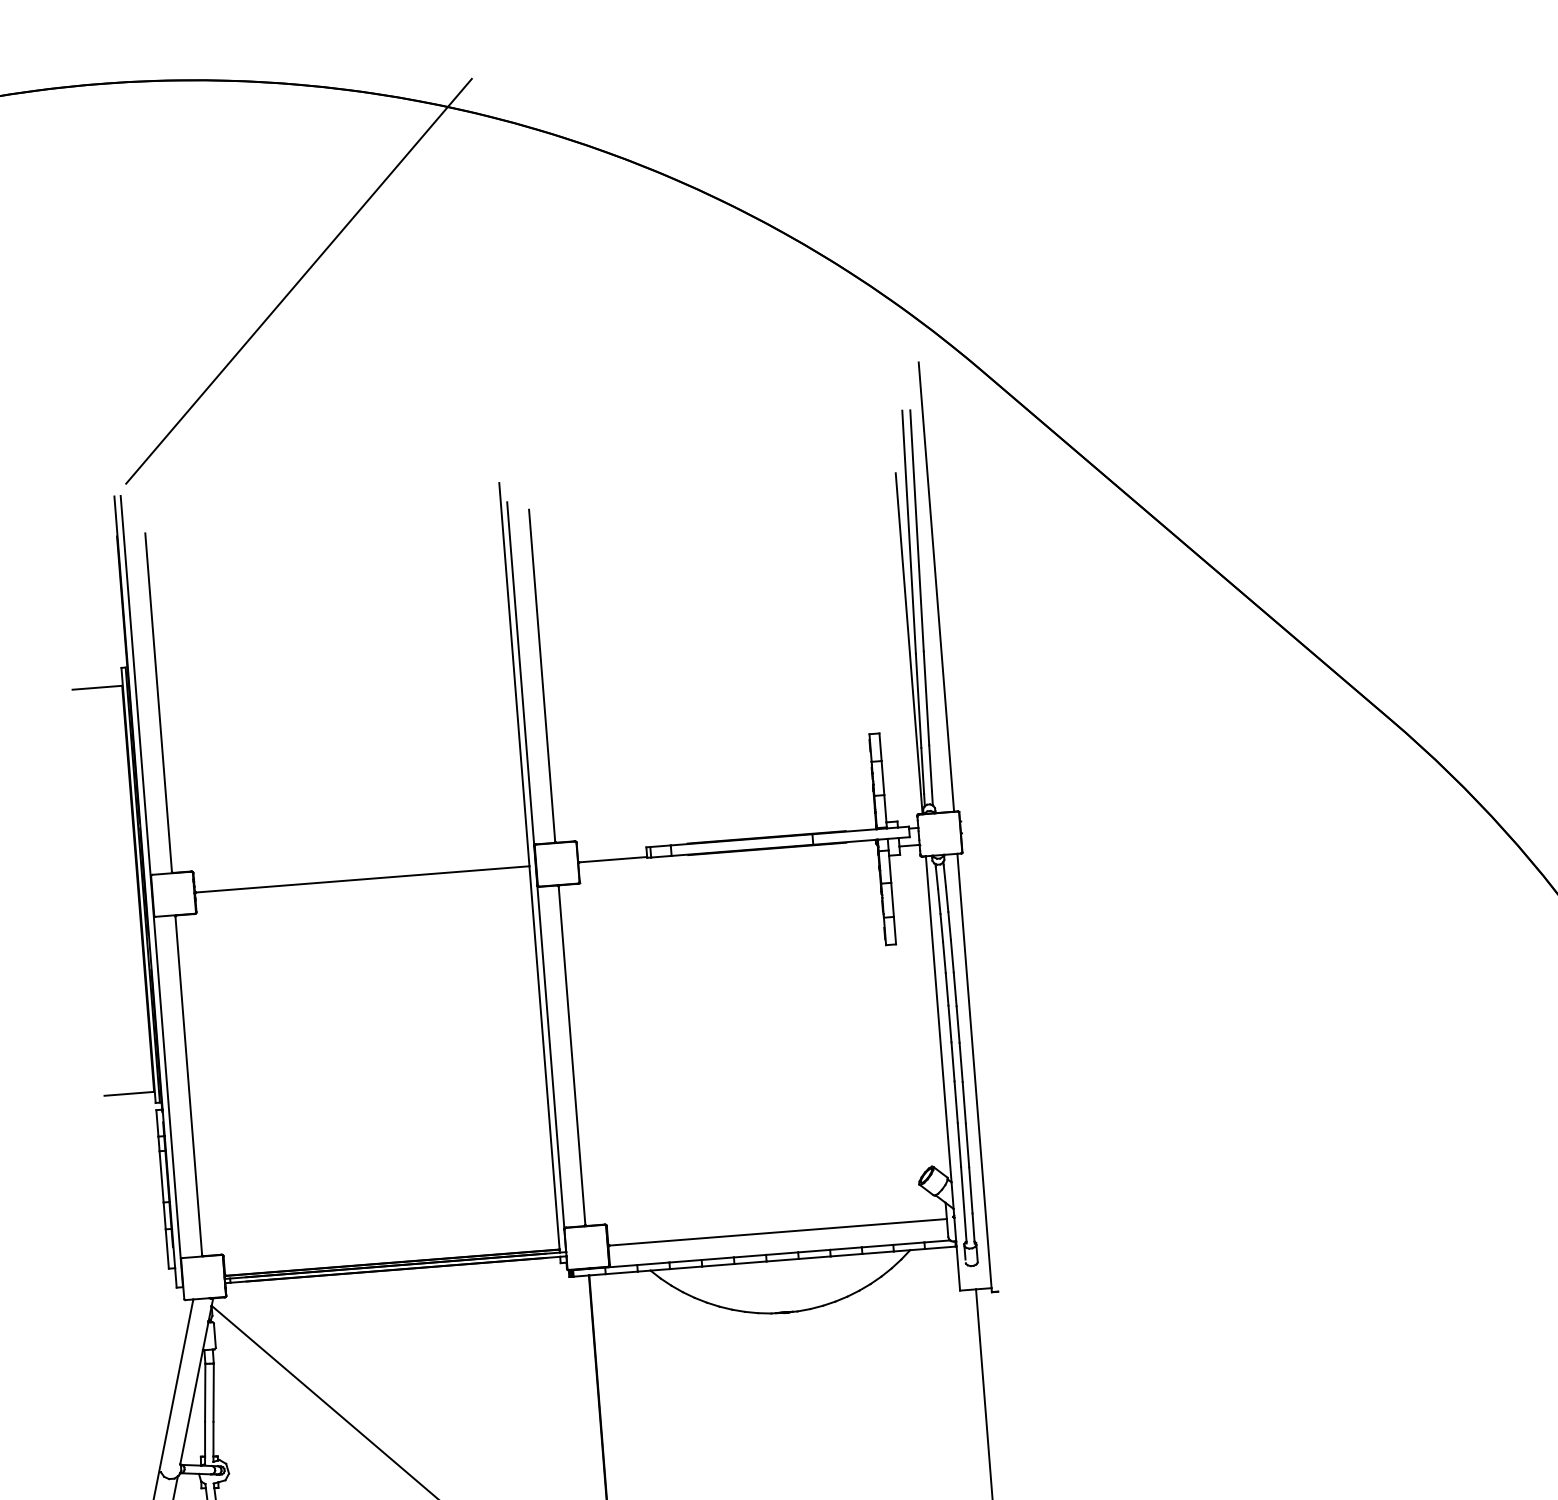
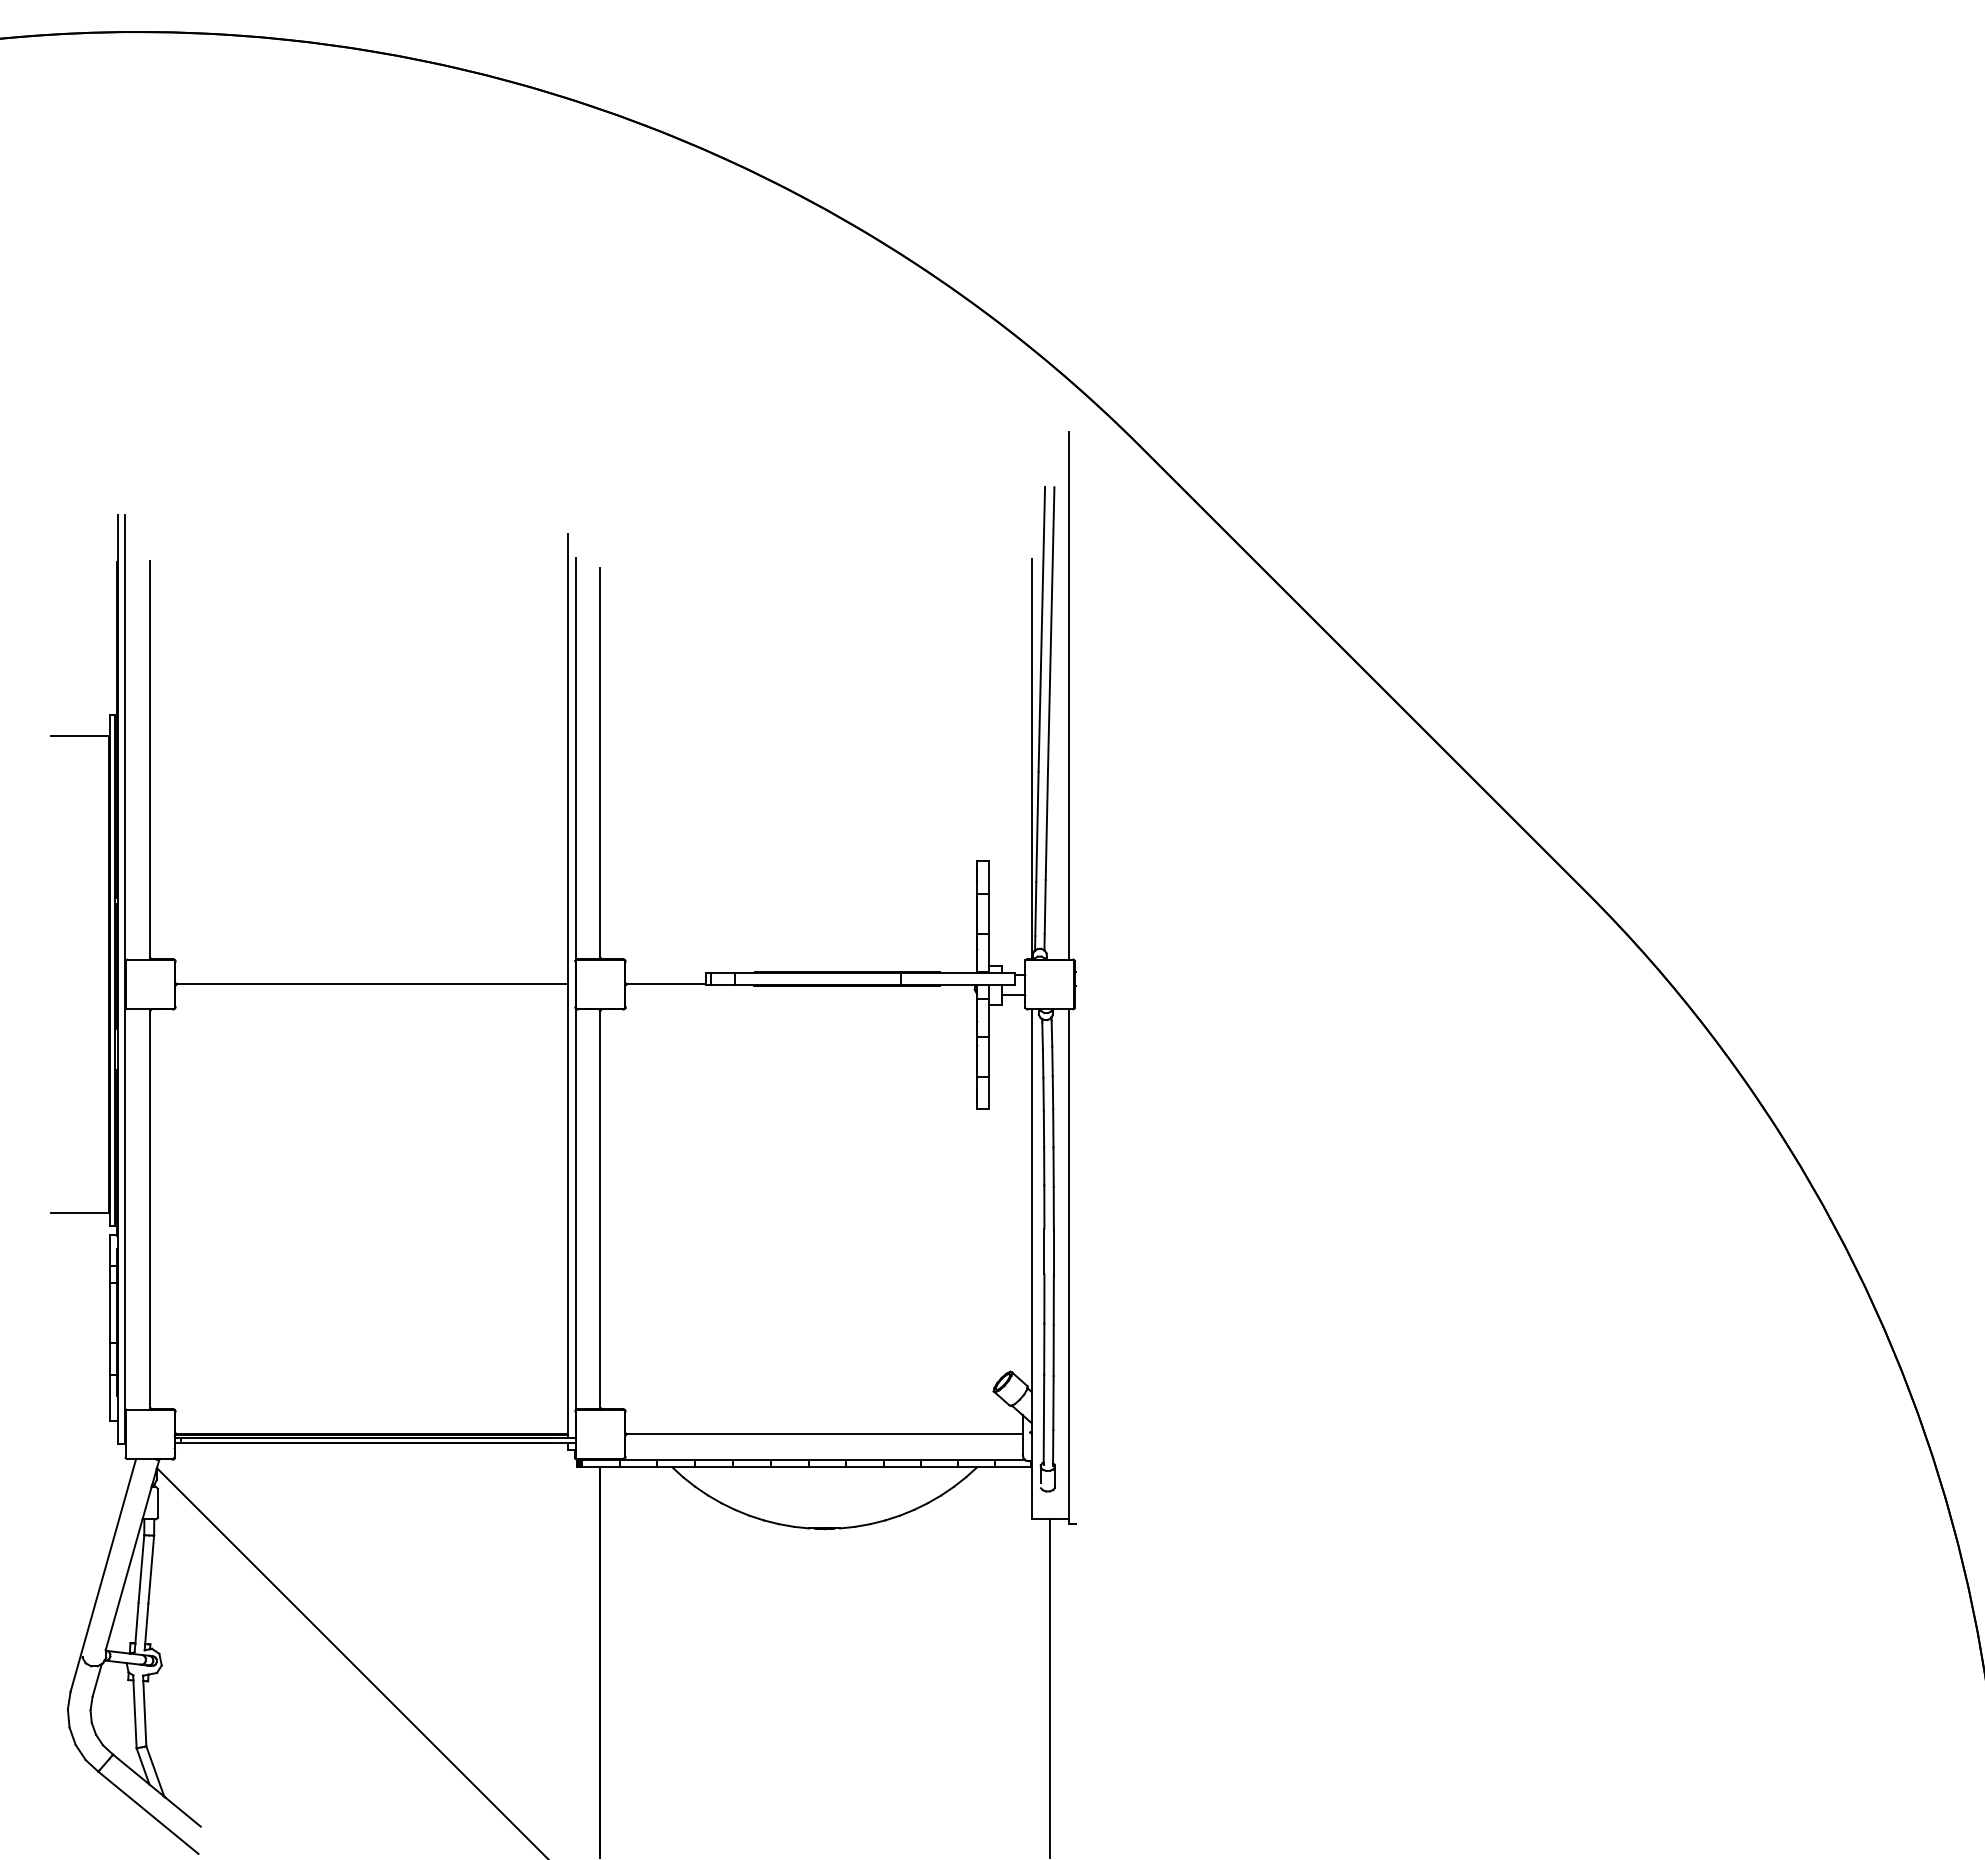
line: (298, 281) -> (352, 280), removed

